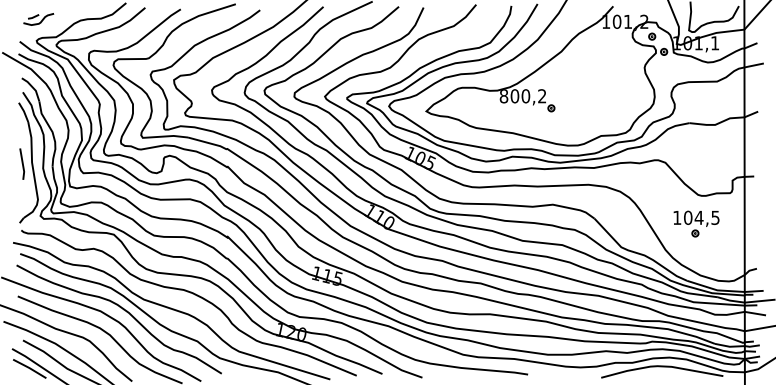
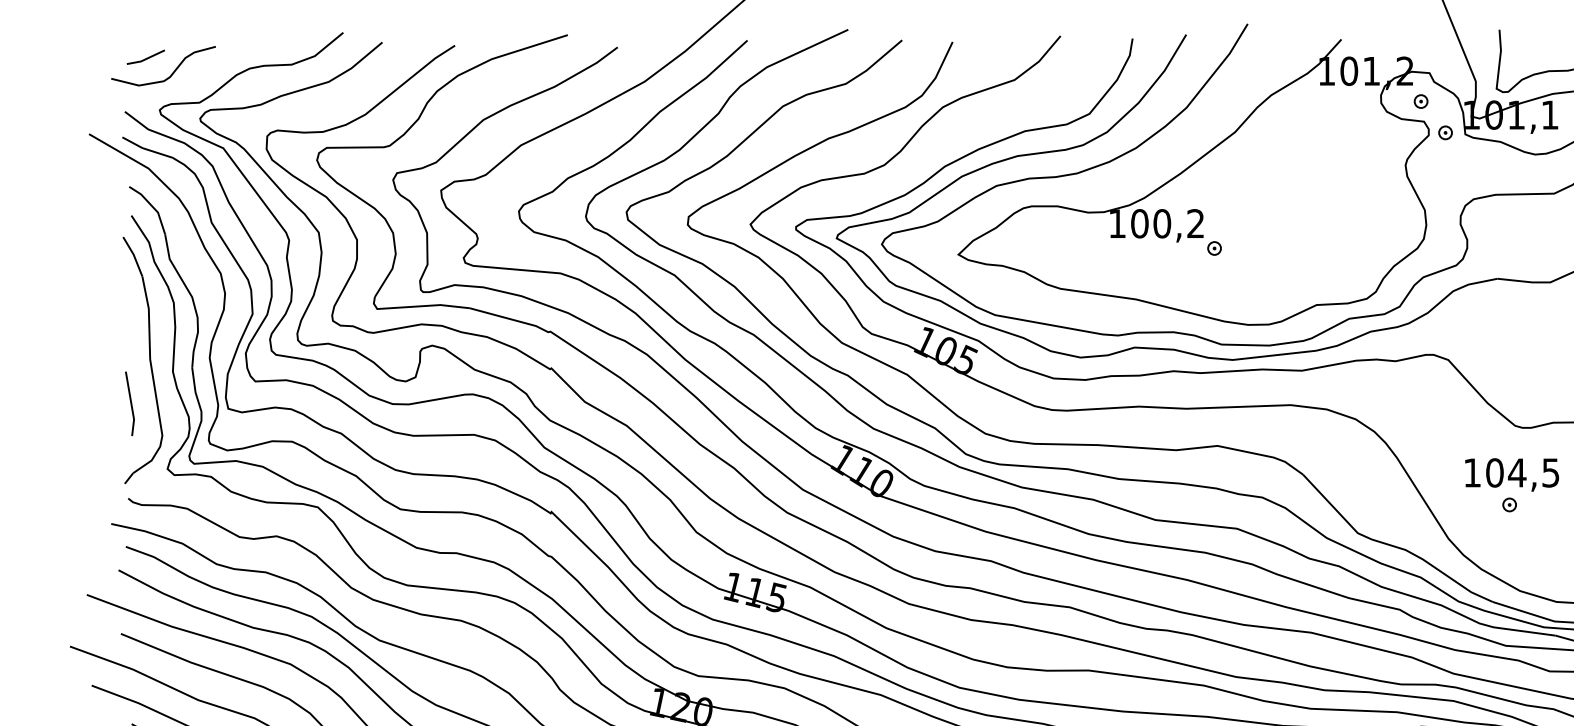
part: (38, 19) -> (163, 66), size x1.67
text: (503, 96) -> (1116, 224), 800,2 -> 100,2
line: (21, 163) -> (128, 402), moved

